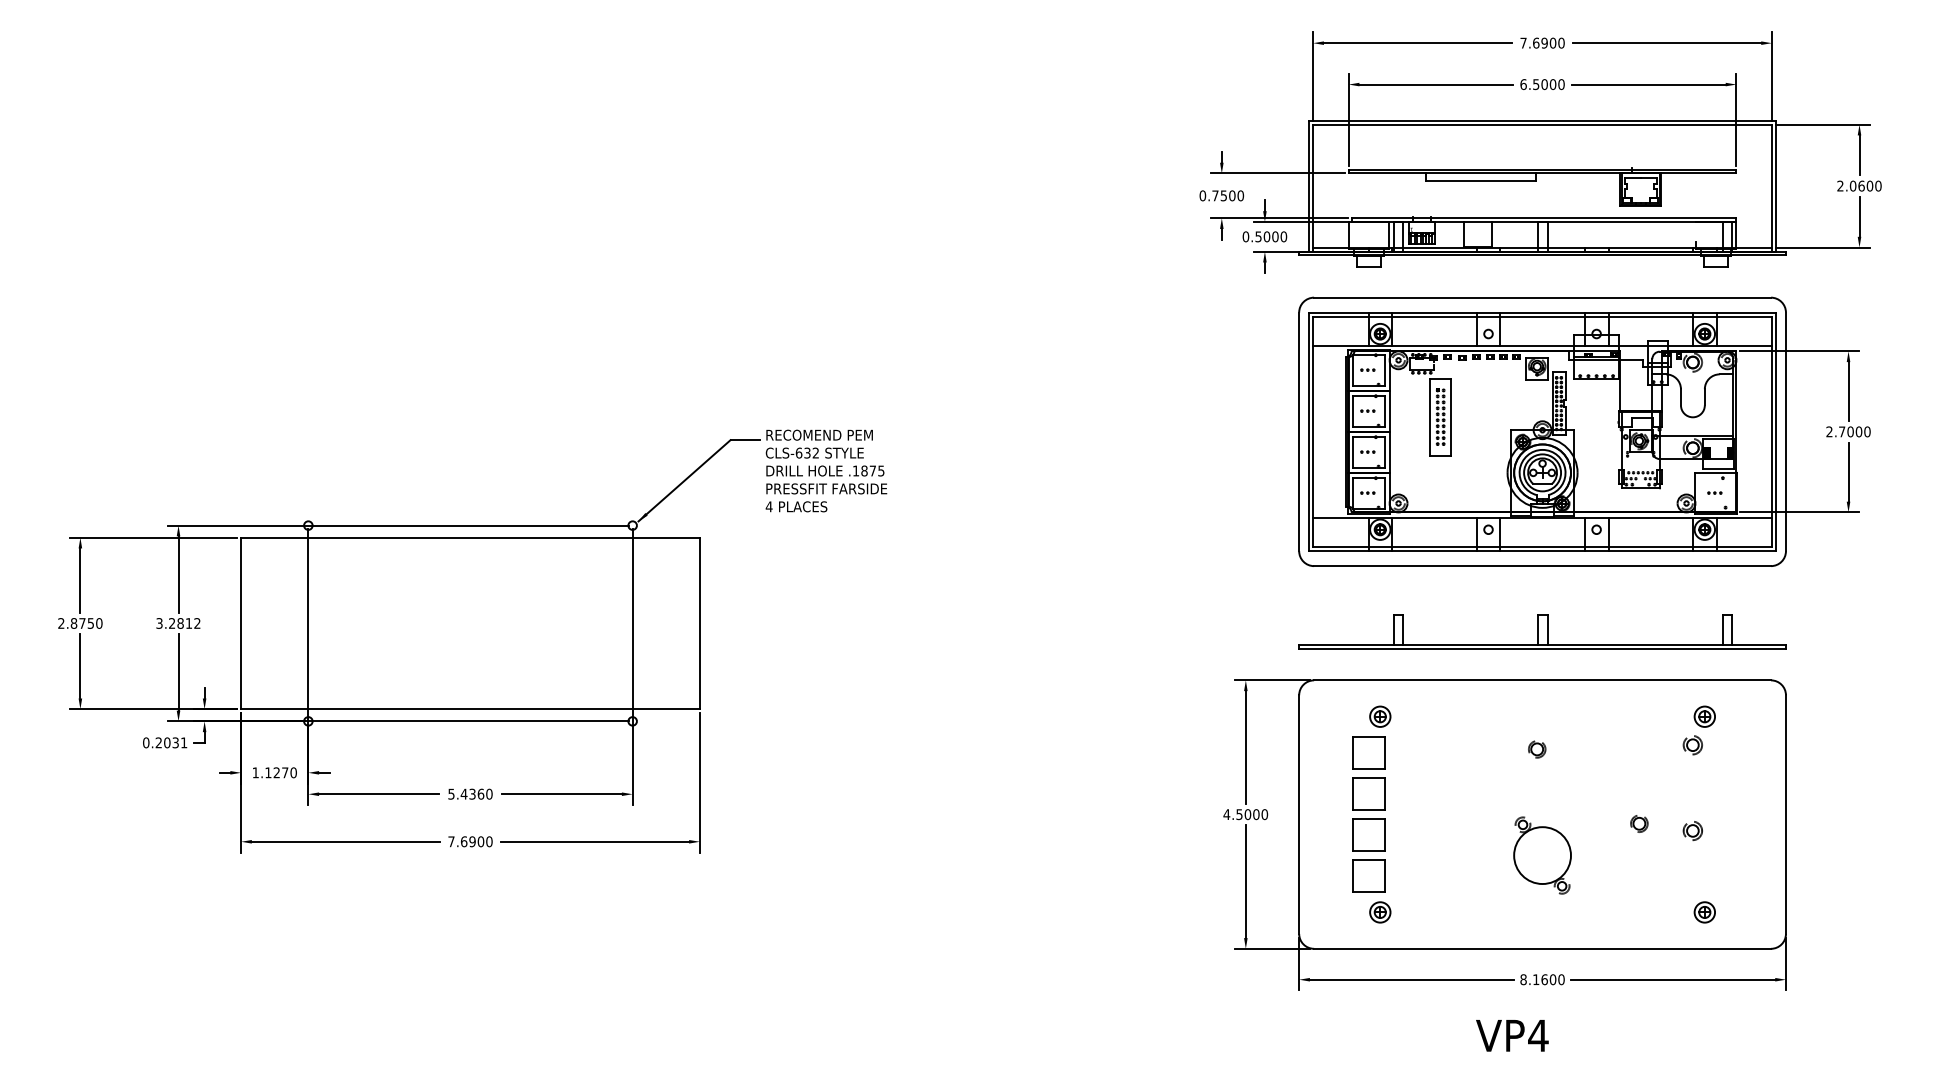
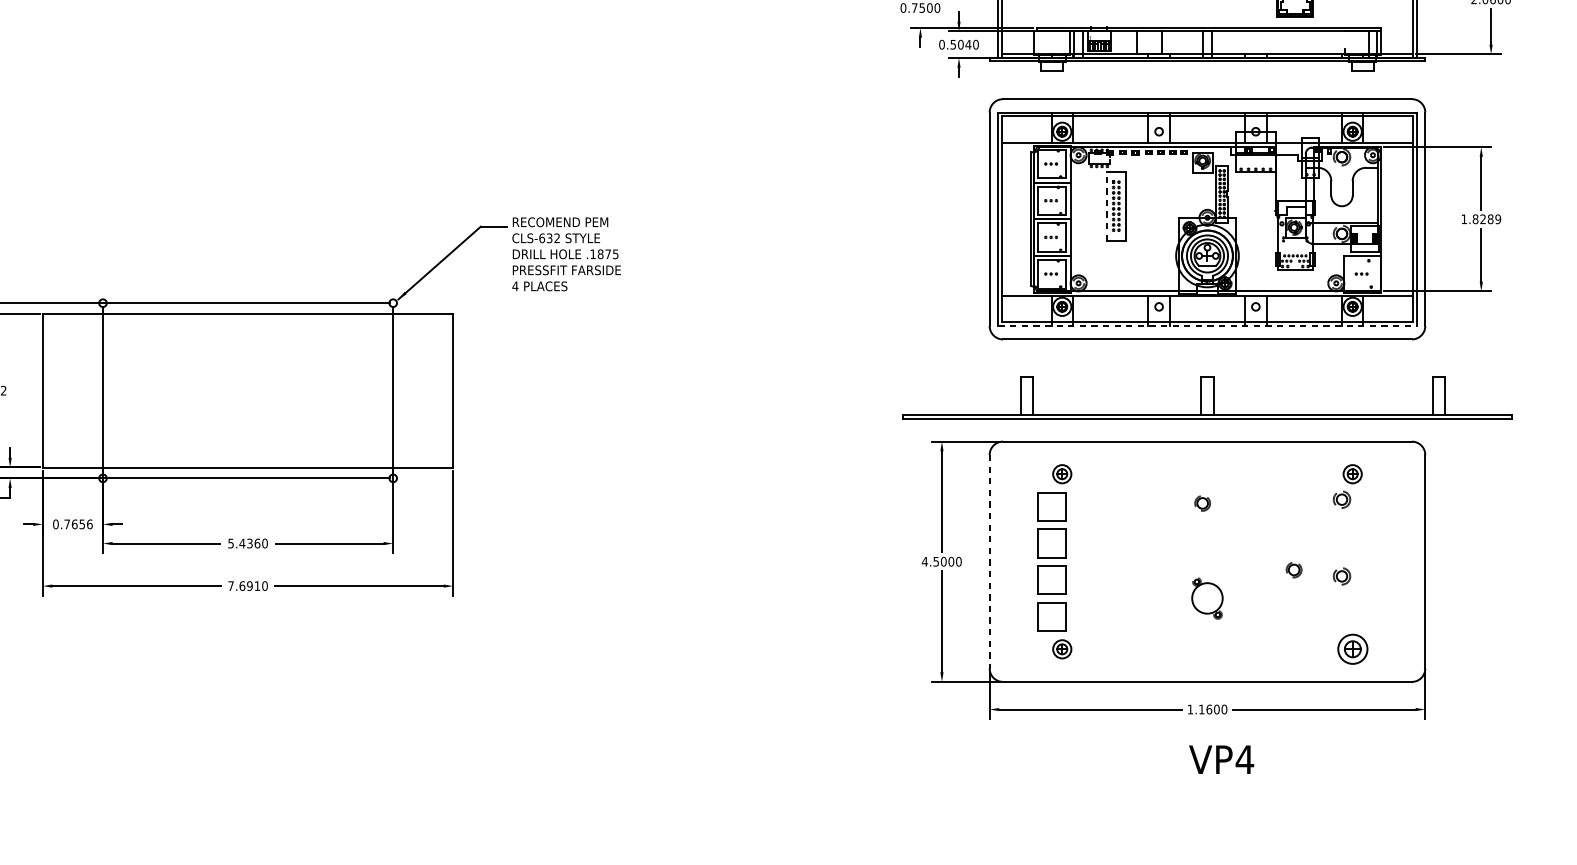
text: (1275, 236) -> (968, 44), 0.5000 -> 0.5040
line: (1430, 417) -> (1107, 206), solid -> dashed
text: (1848, 431) -> (1481, 218), 2.7000 -> 1.8289
line: (1542, 551) -> (1207, 326), solid -> dashed
part: (1542, 631) -> (1207, 397), size x1.4
text: (274, 772) -> (72, 524), 1.1270 -> 0.7656
line: (1299, 815) -> (989, 562), solid -> dashed
text: (480, 841) -> (257, 585), 7.6900 -> 7.6910
part: (1542, 855) -> (1207, 598), size x0.6
part: (1704, 912) -> (1352, 649), size x1.6
text: (1523, 979) -> (1190, 709), 8.1600 -> 1.1600
text: (1512, 1035) -> (1221, 759), moved

